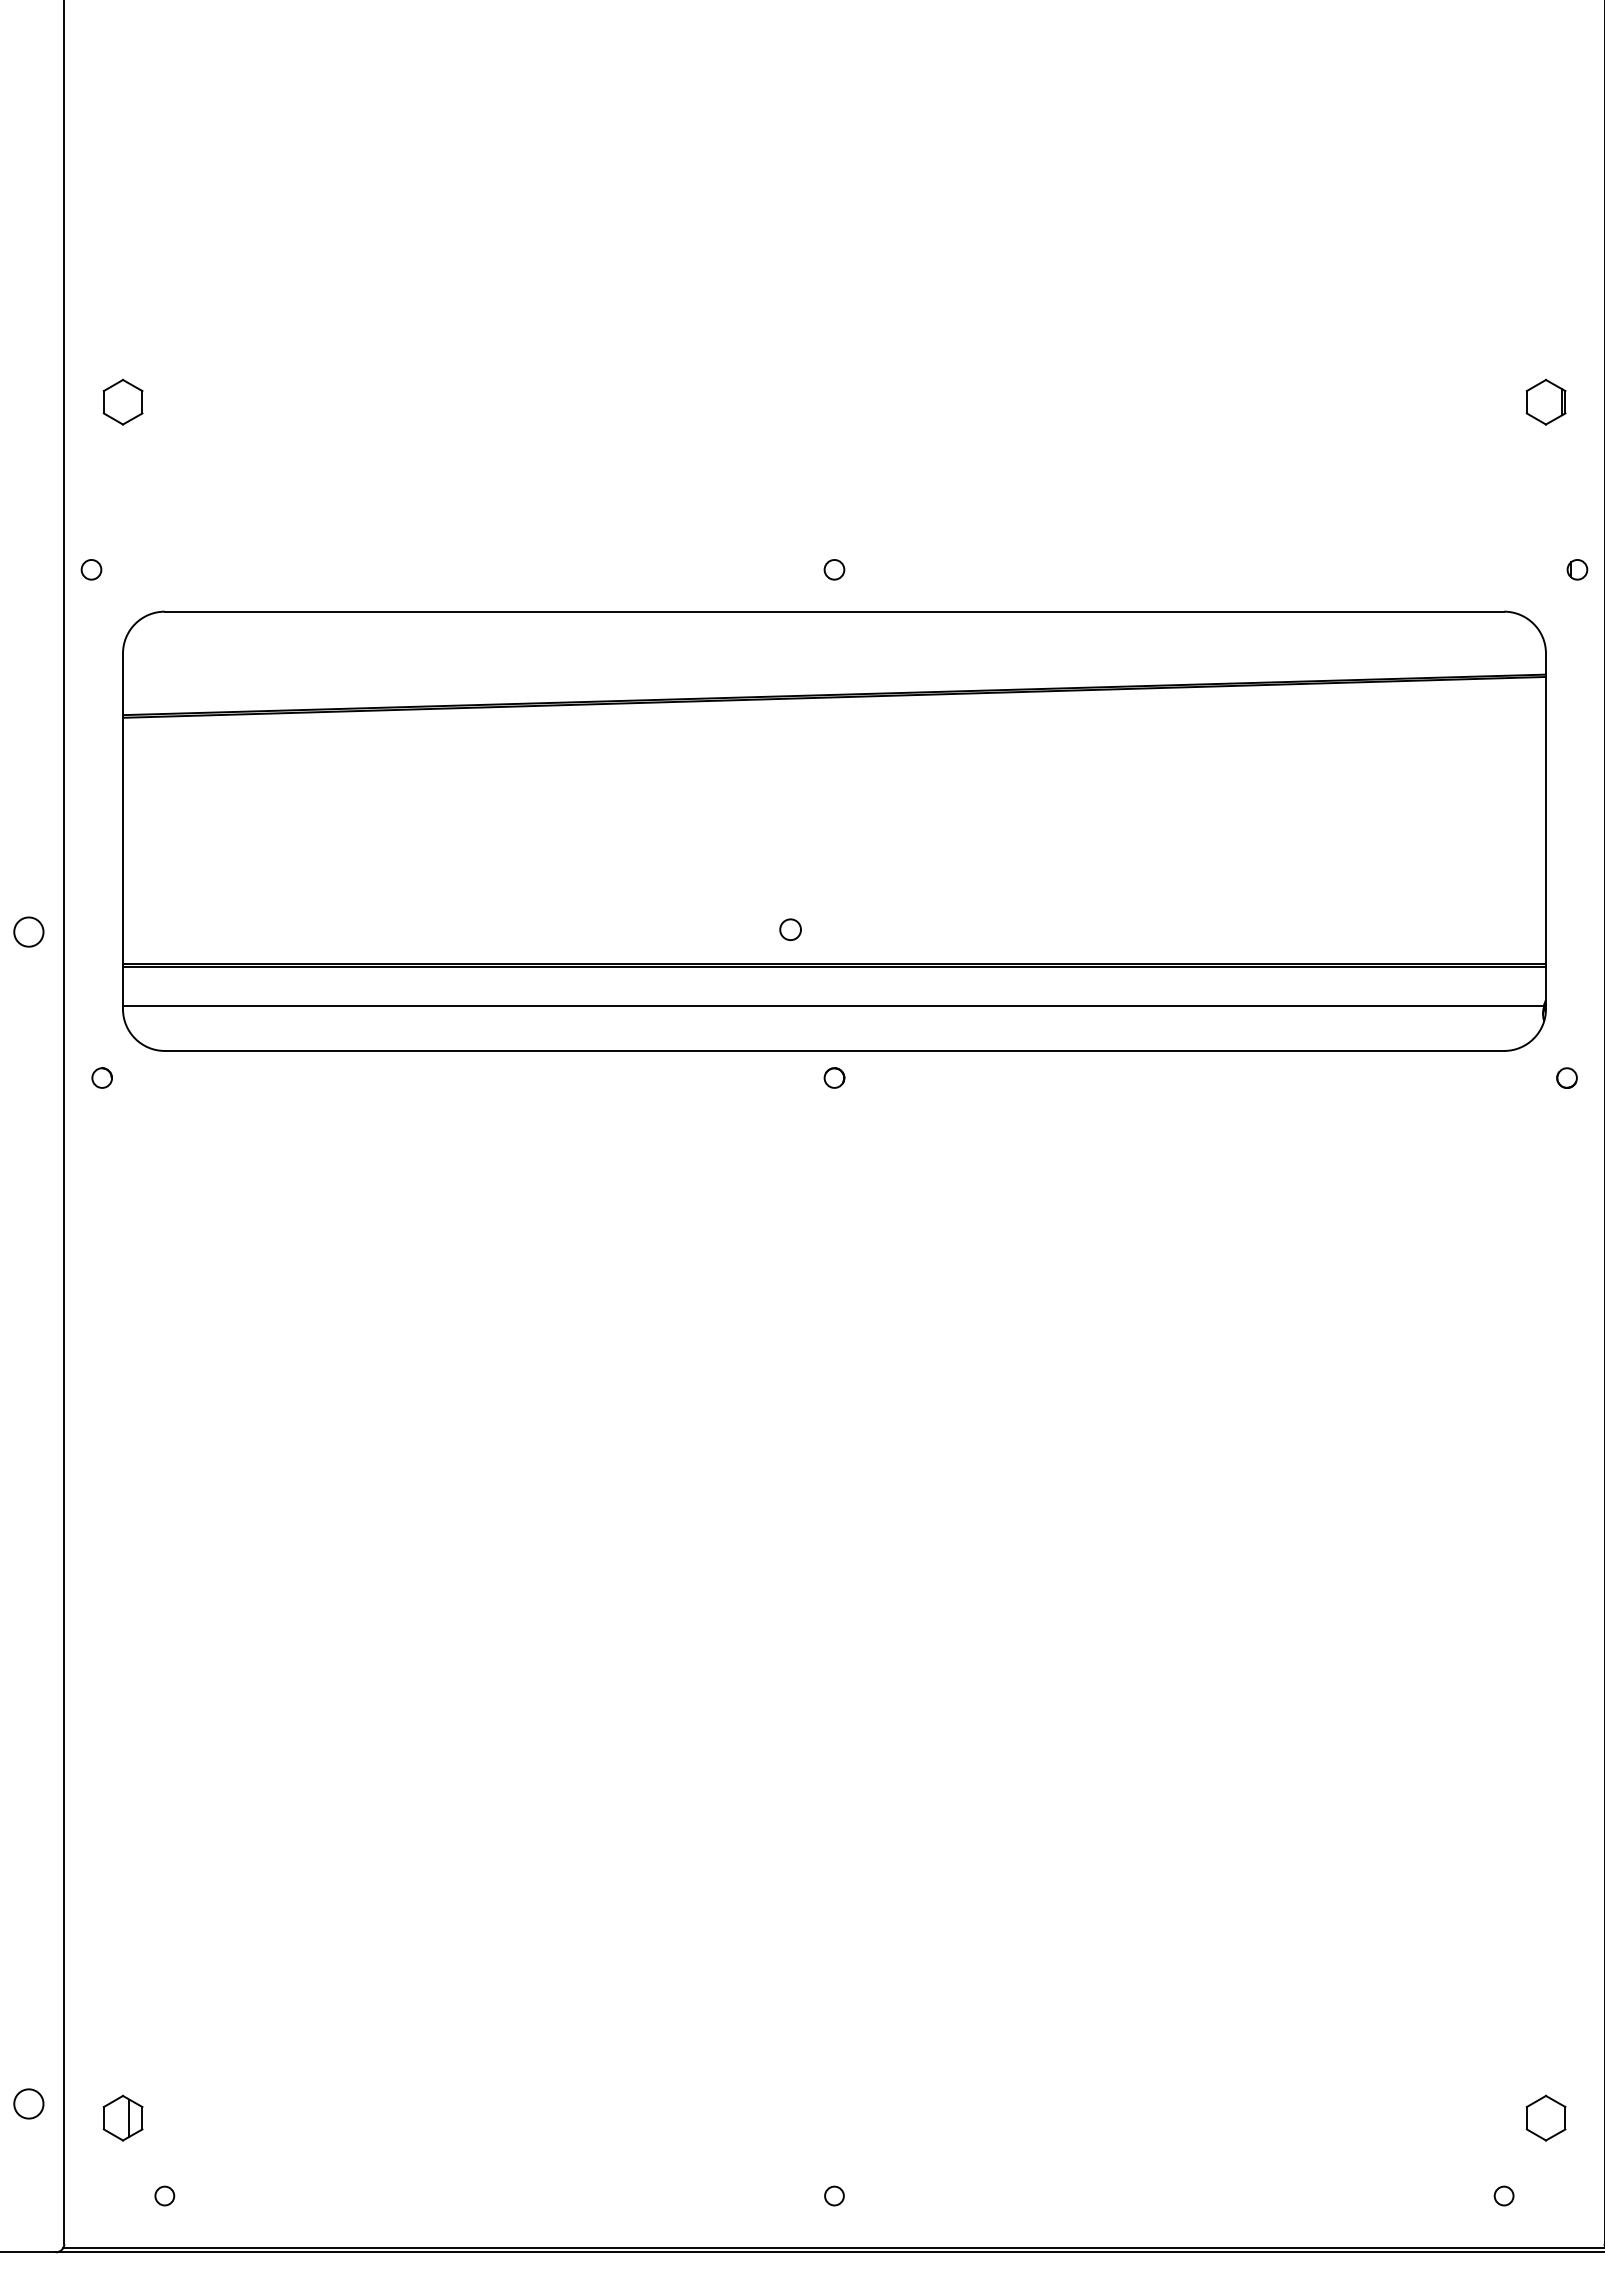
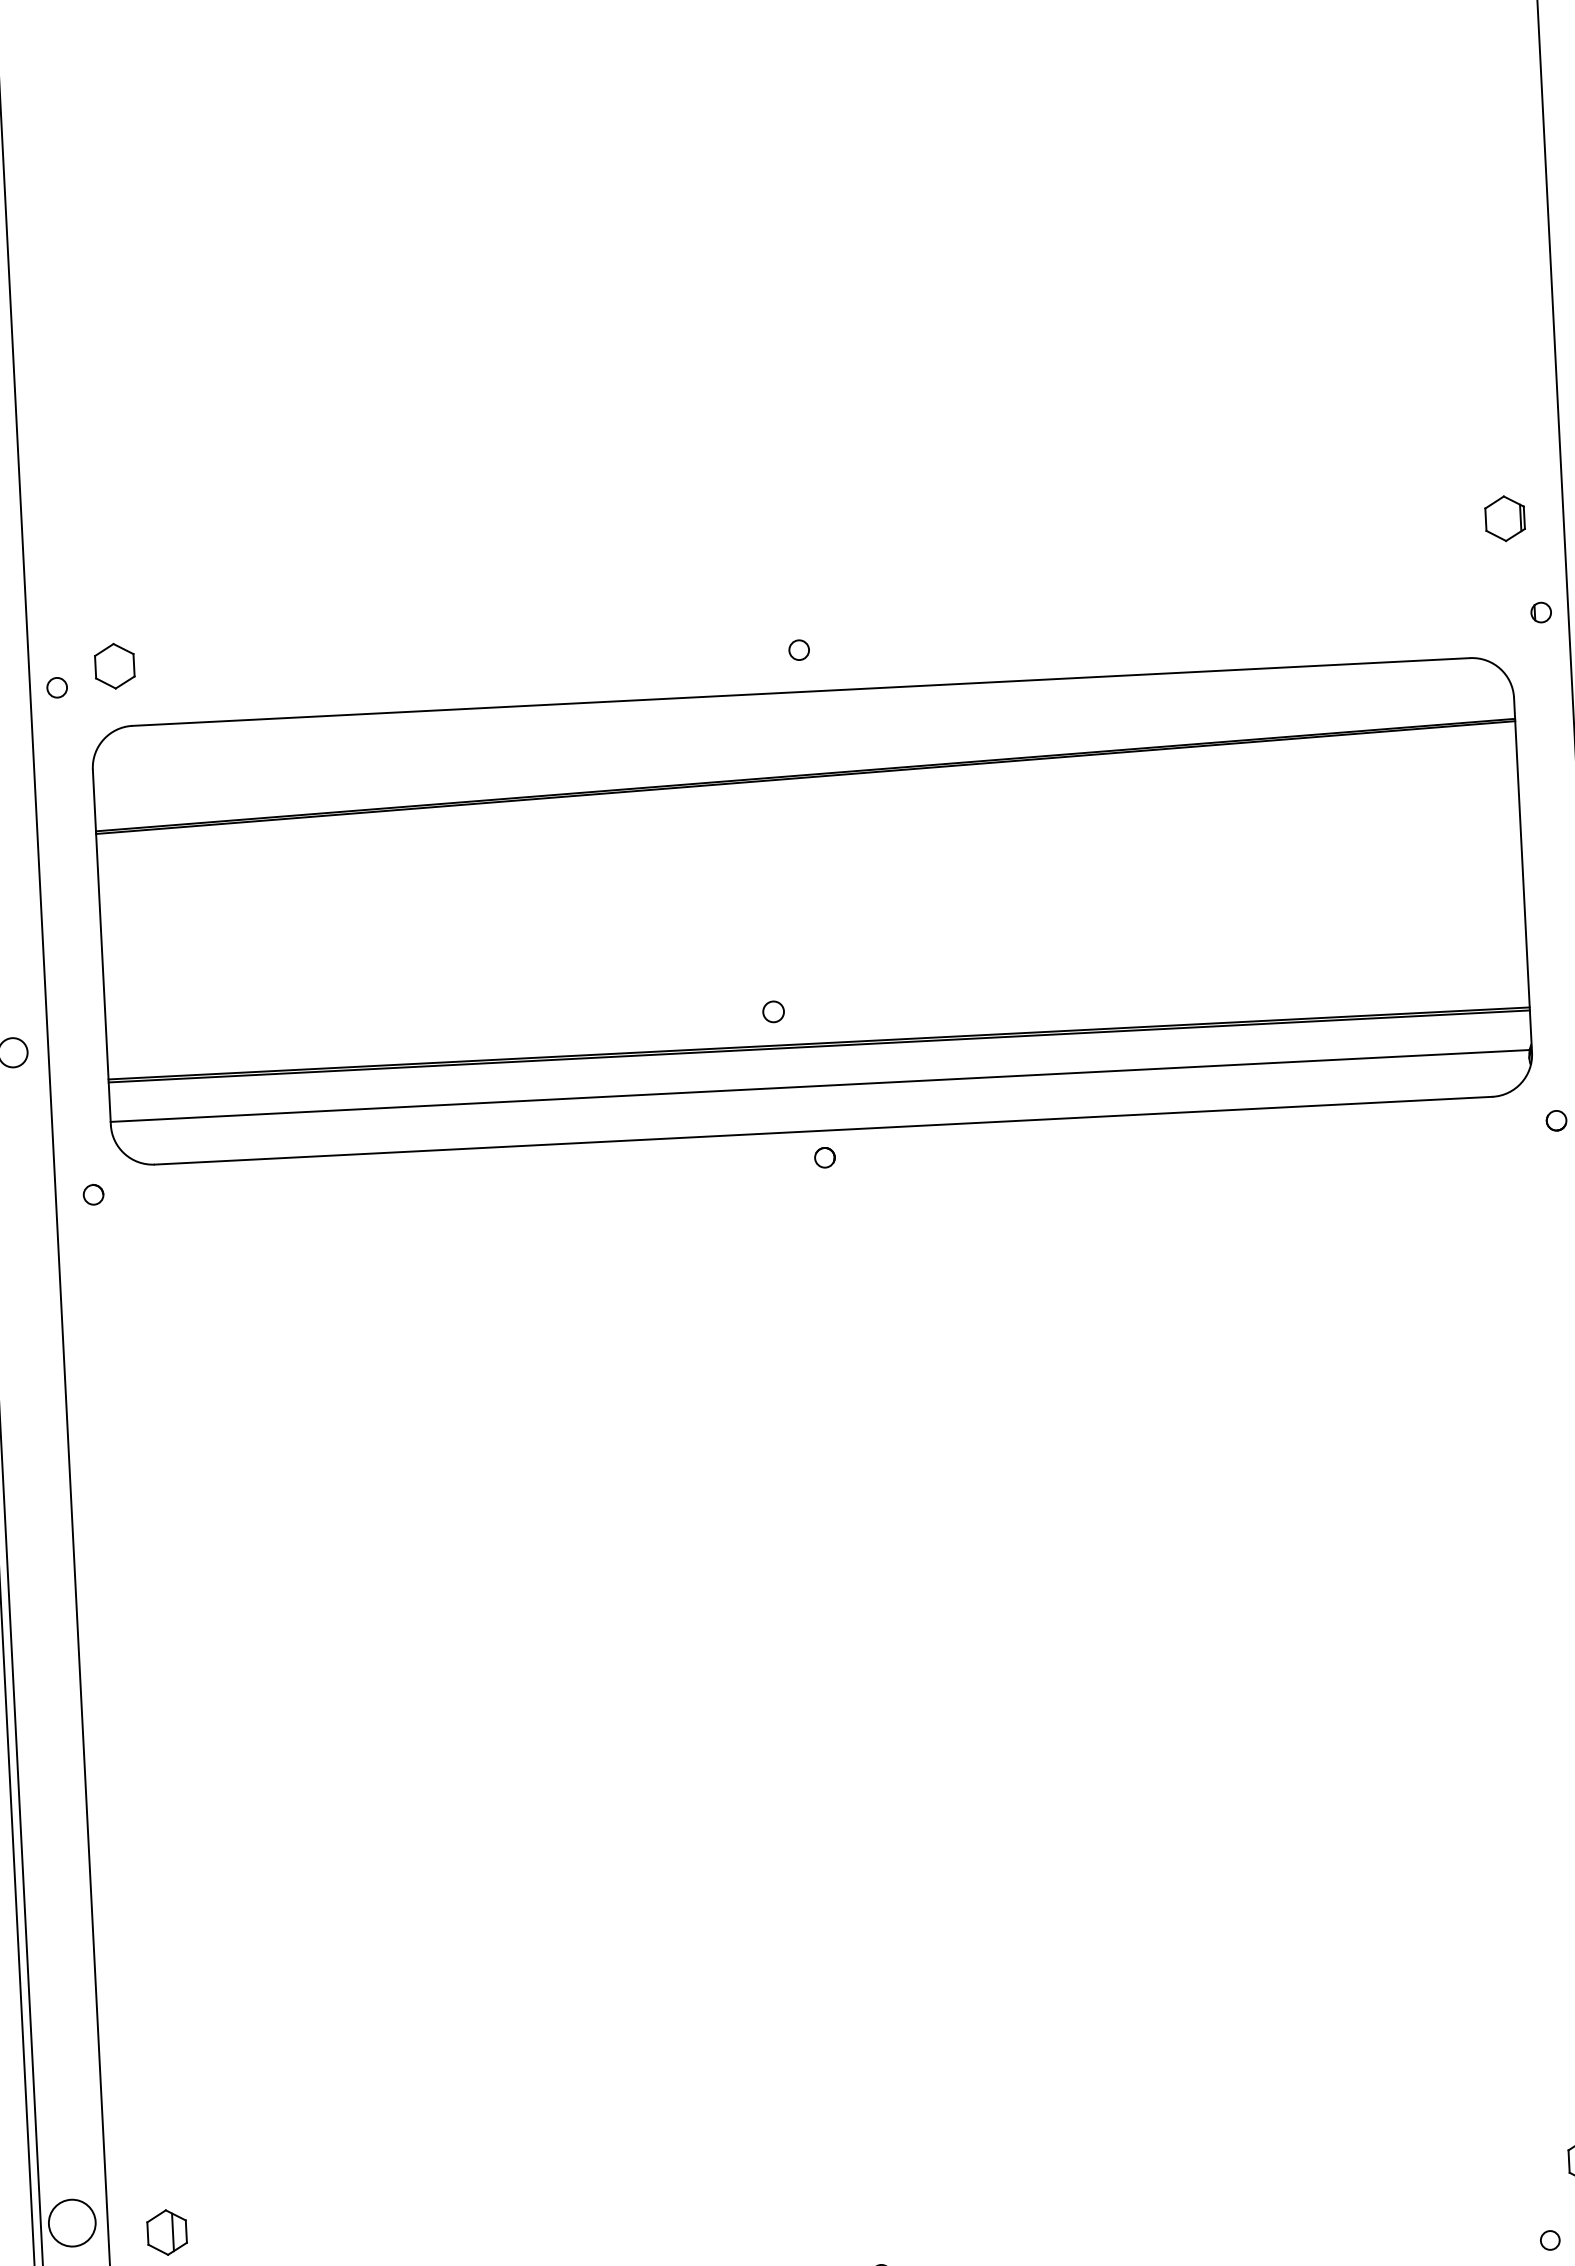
part: (122, 401) -> (114, 665), moved
part: (1545, 401) -> (1504, 518), moved
circle: (28, 2103) -> (71, 2222), size x1.6

